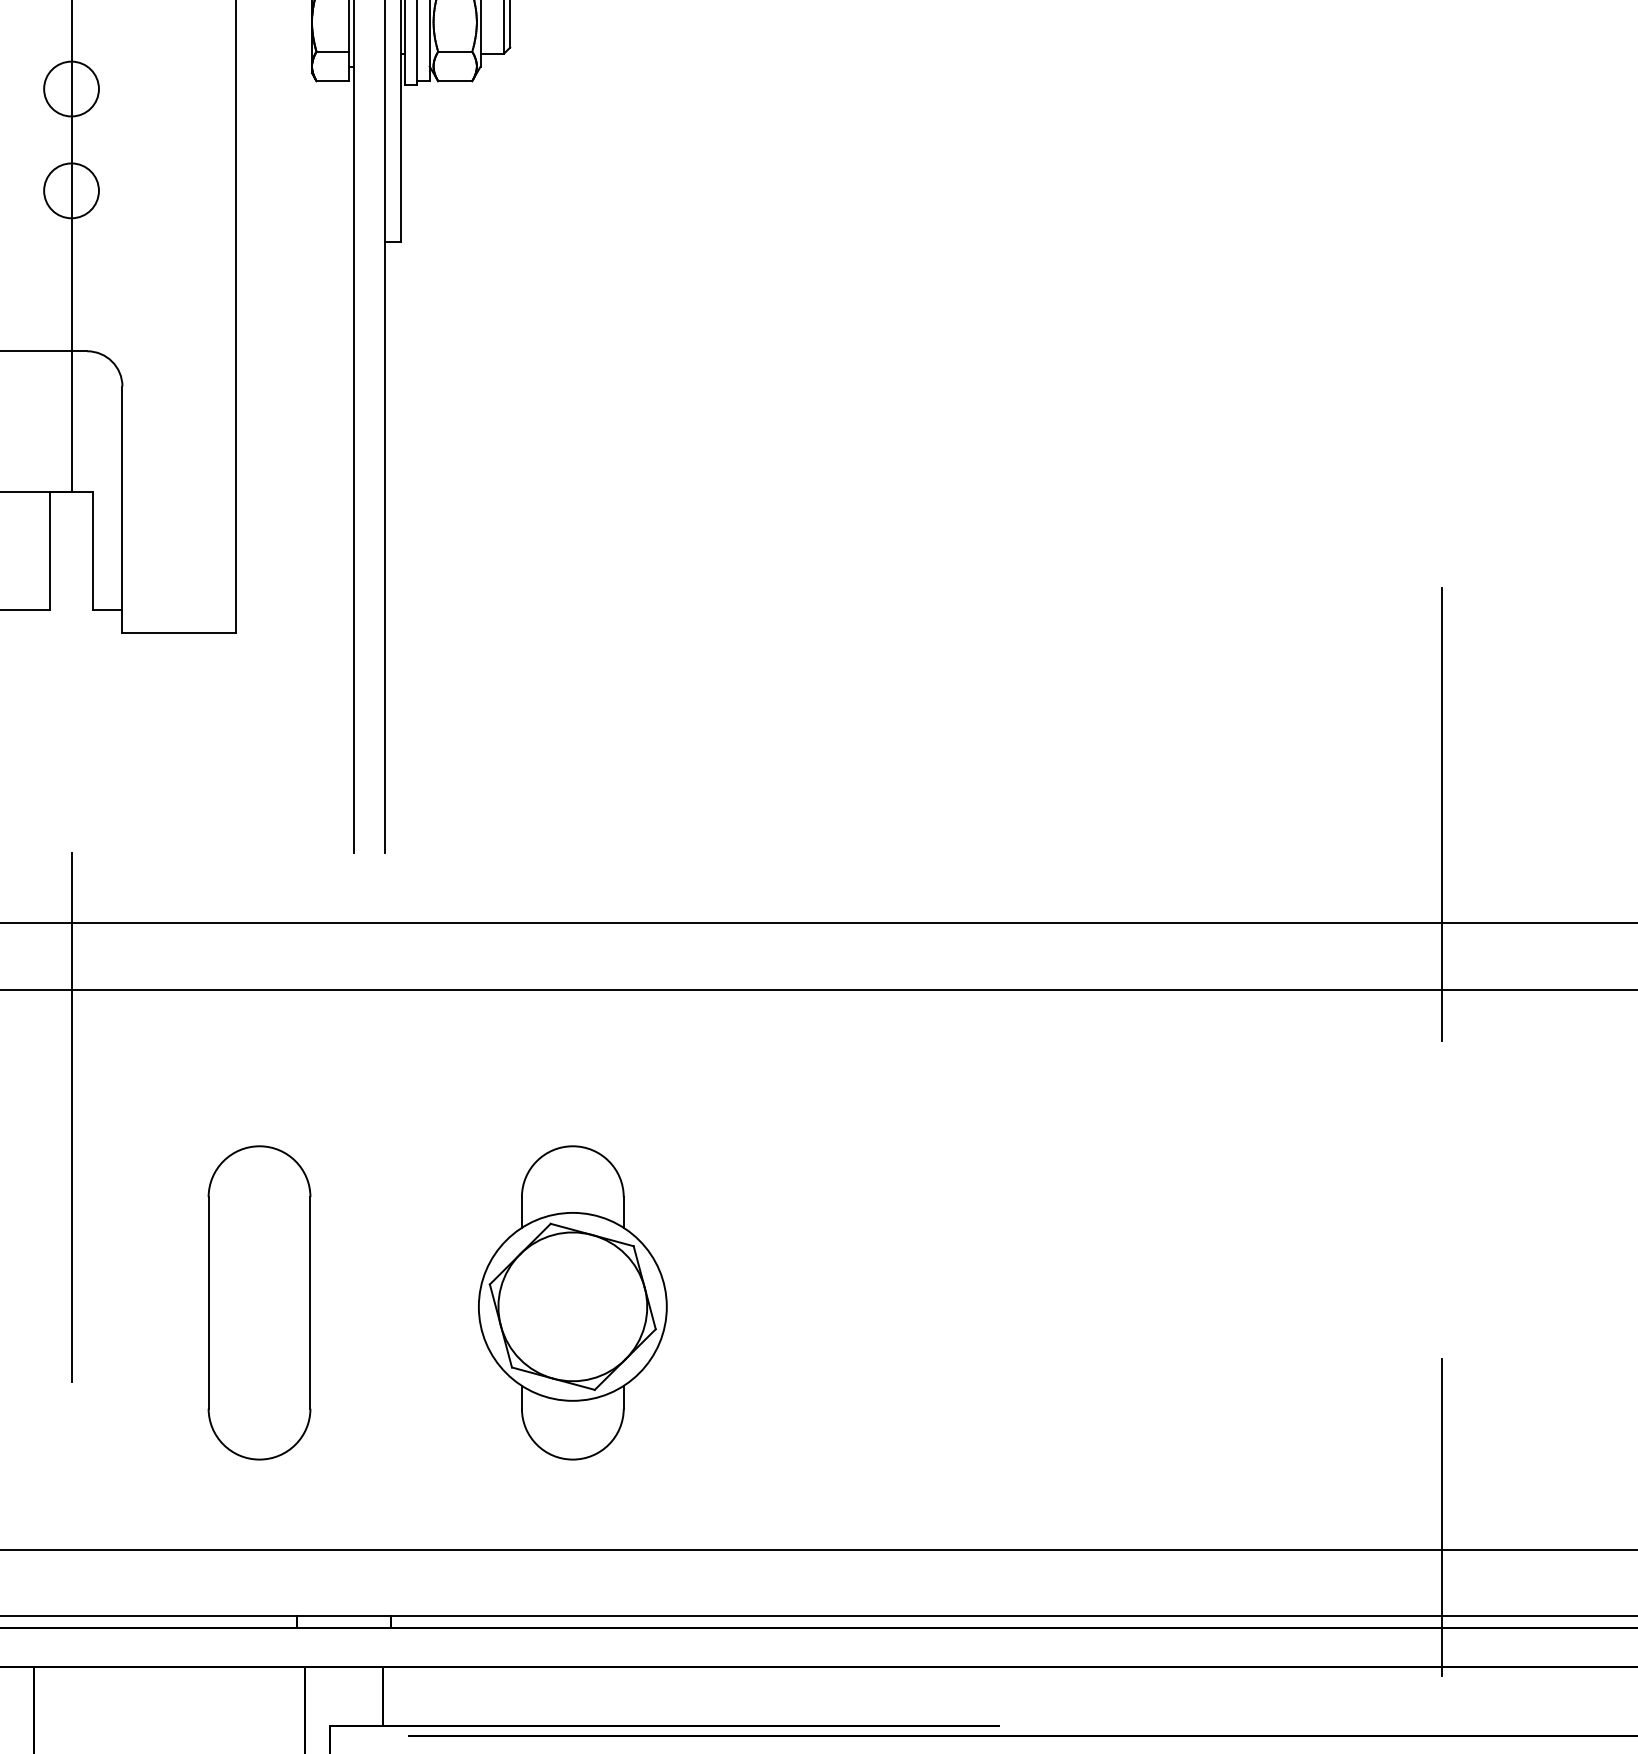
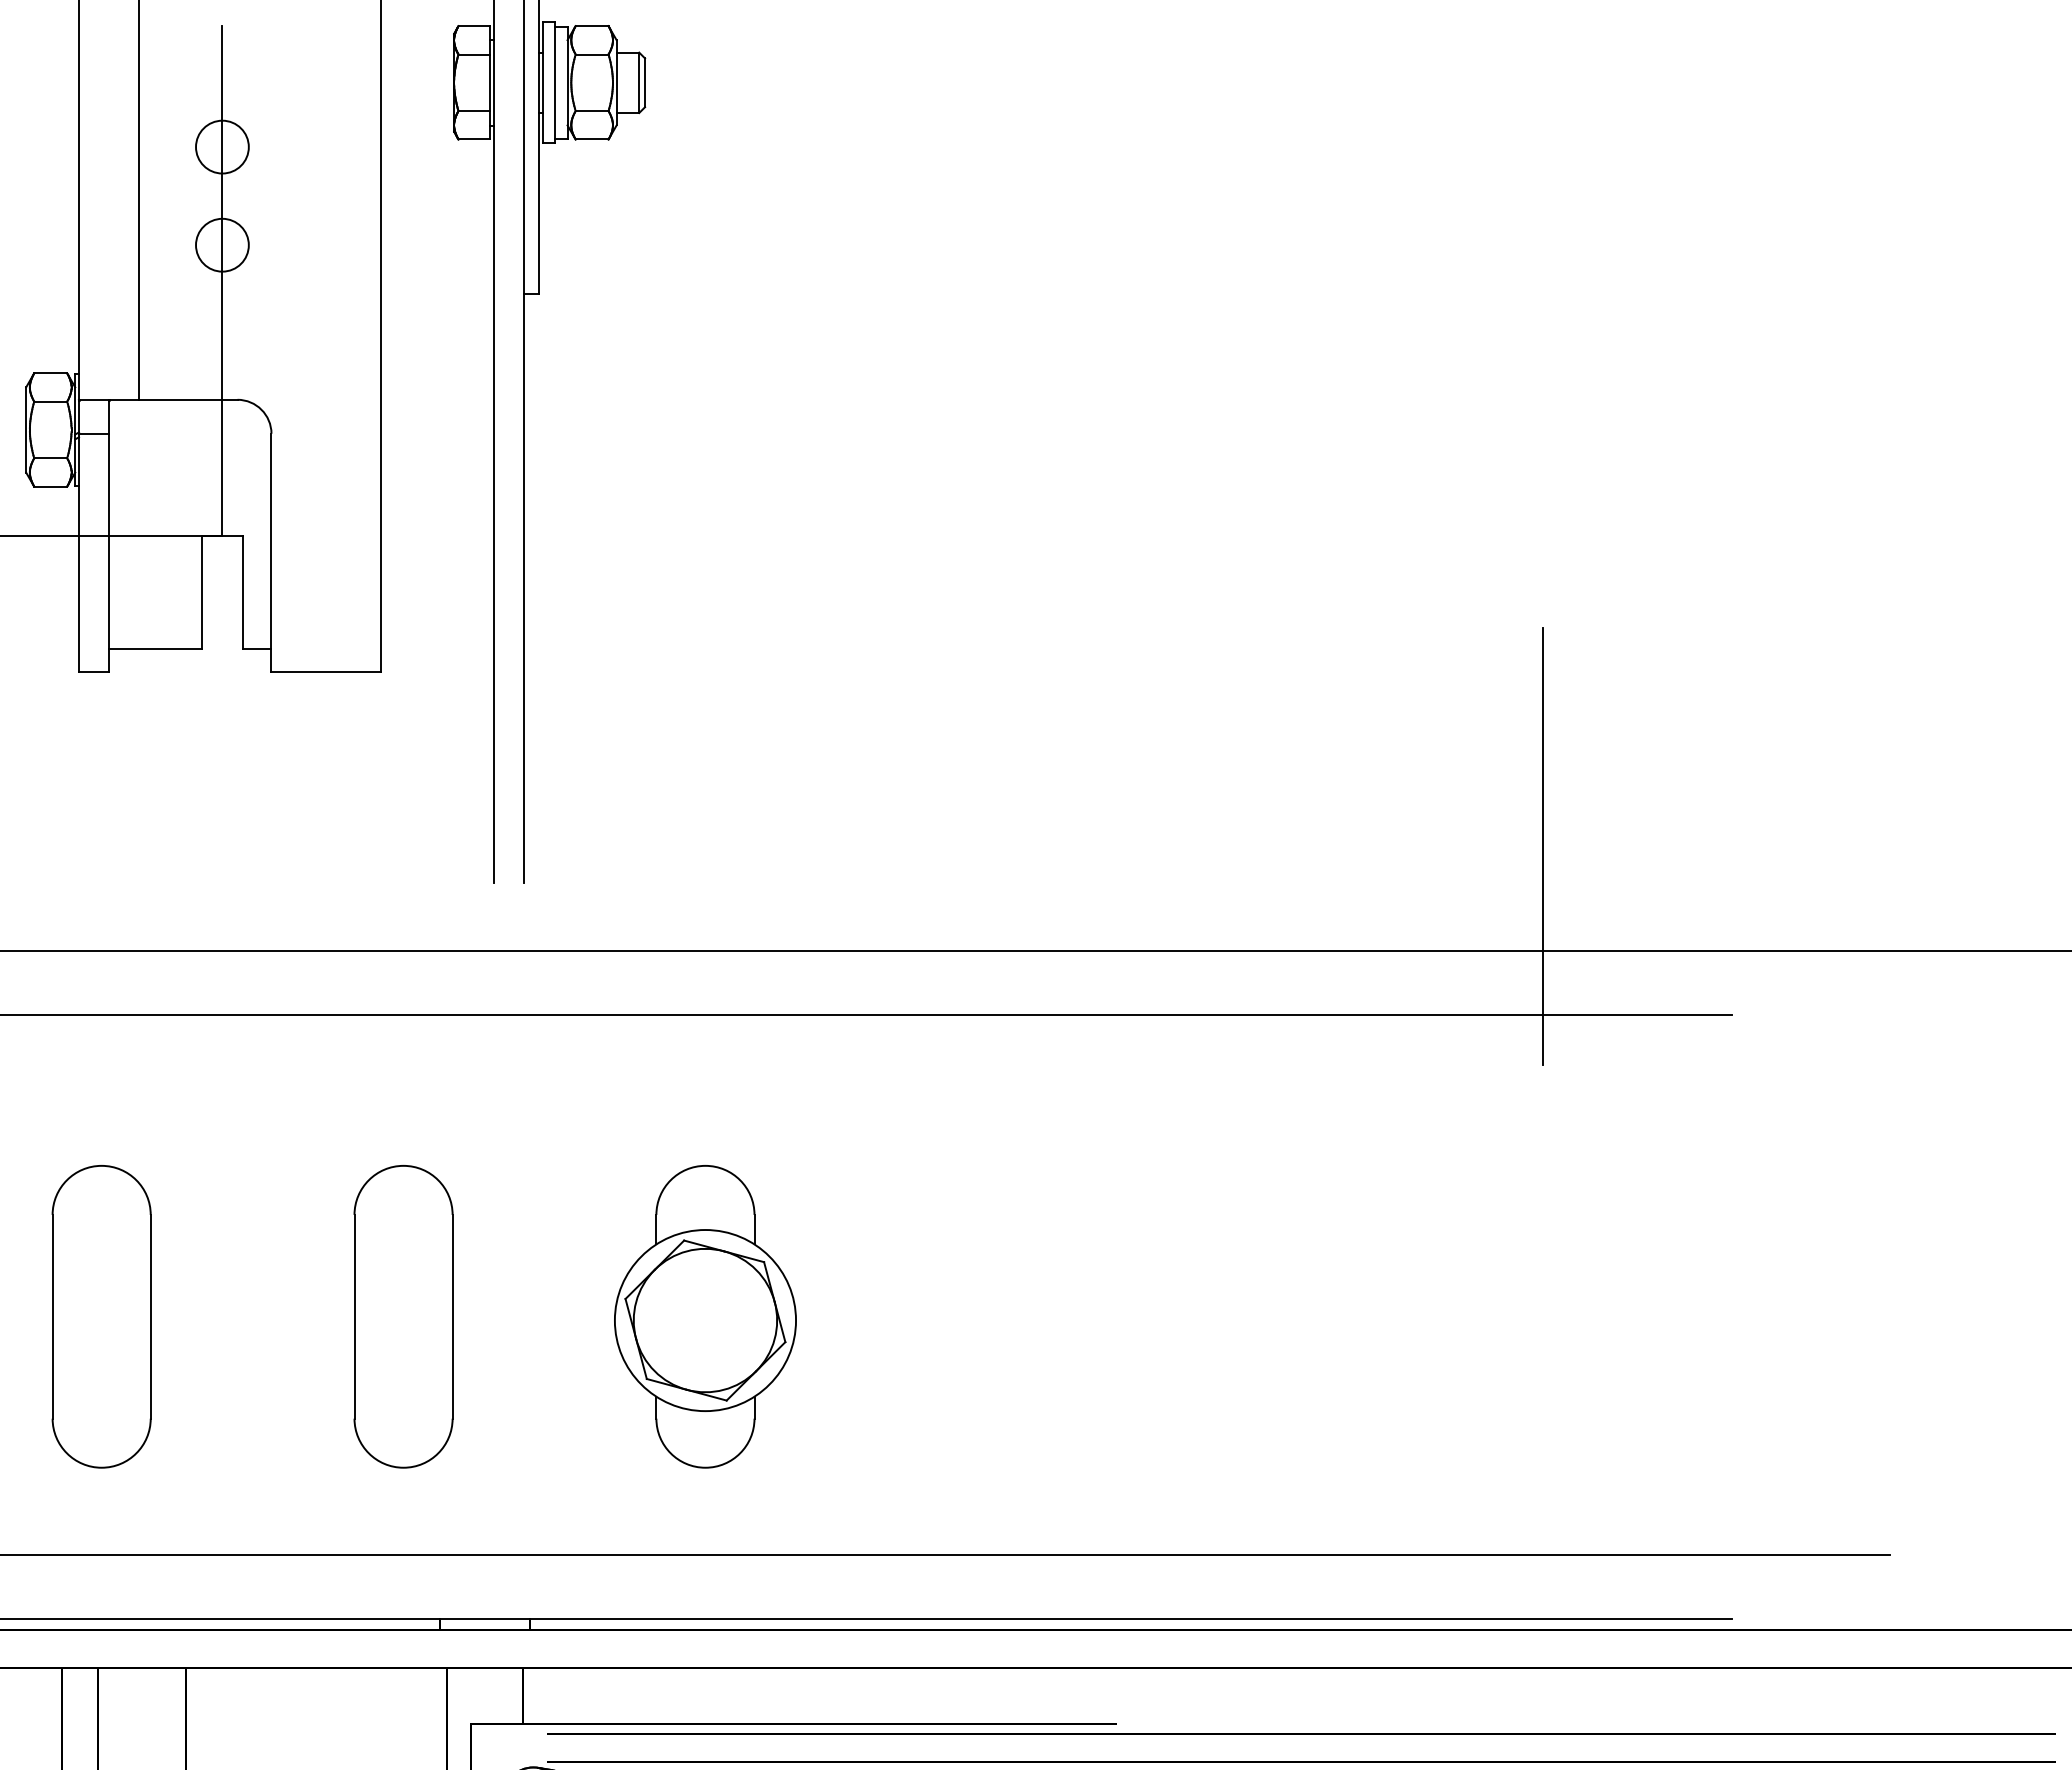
line: (71, 1116) -> (222, 1137), removed
line: (1442, 1517) -> (1543, 1523), removed

